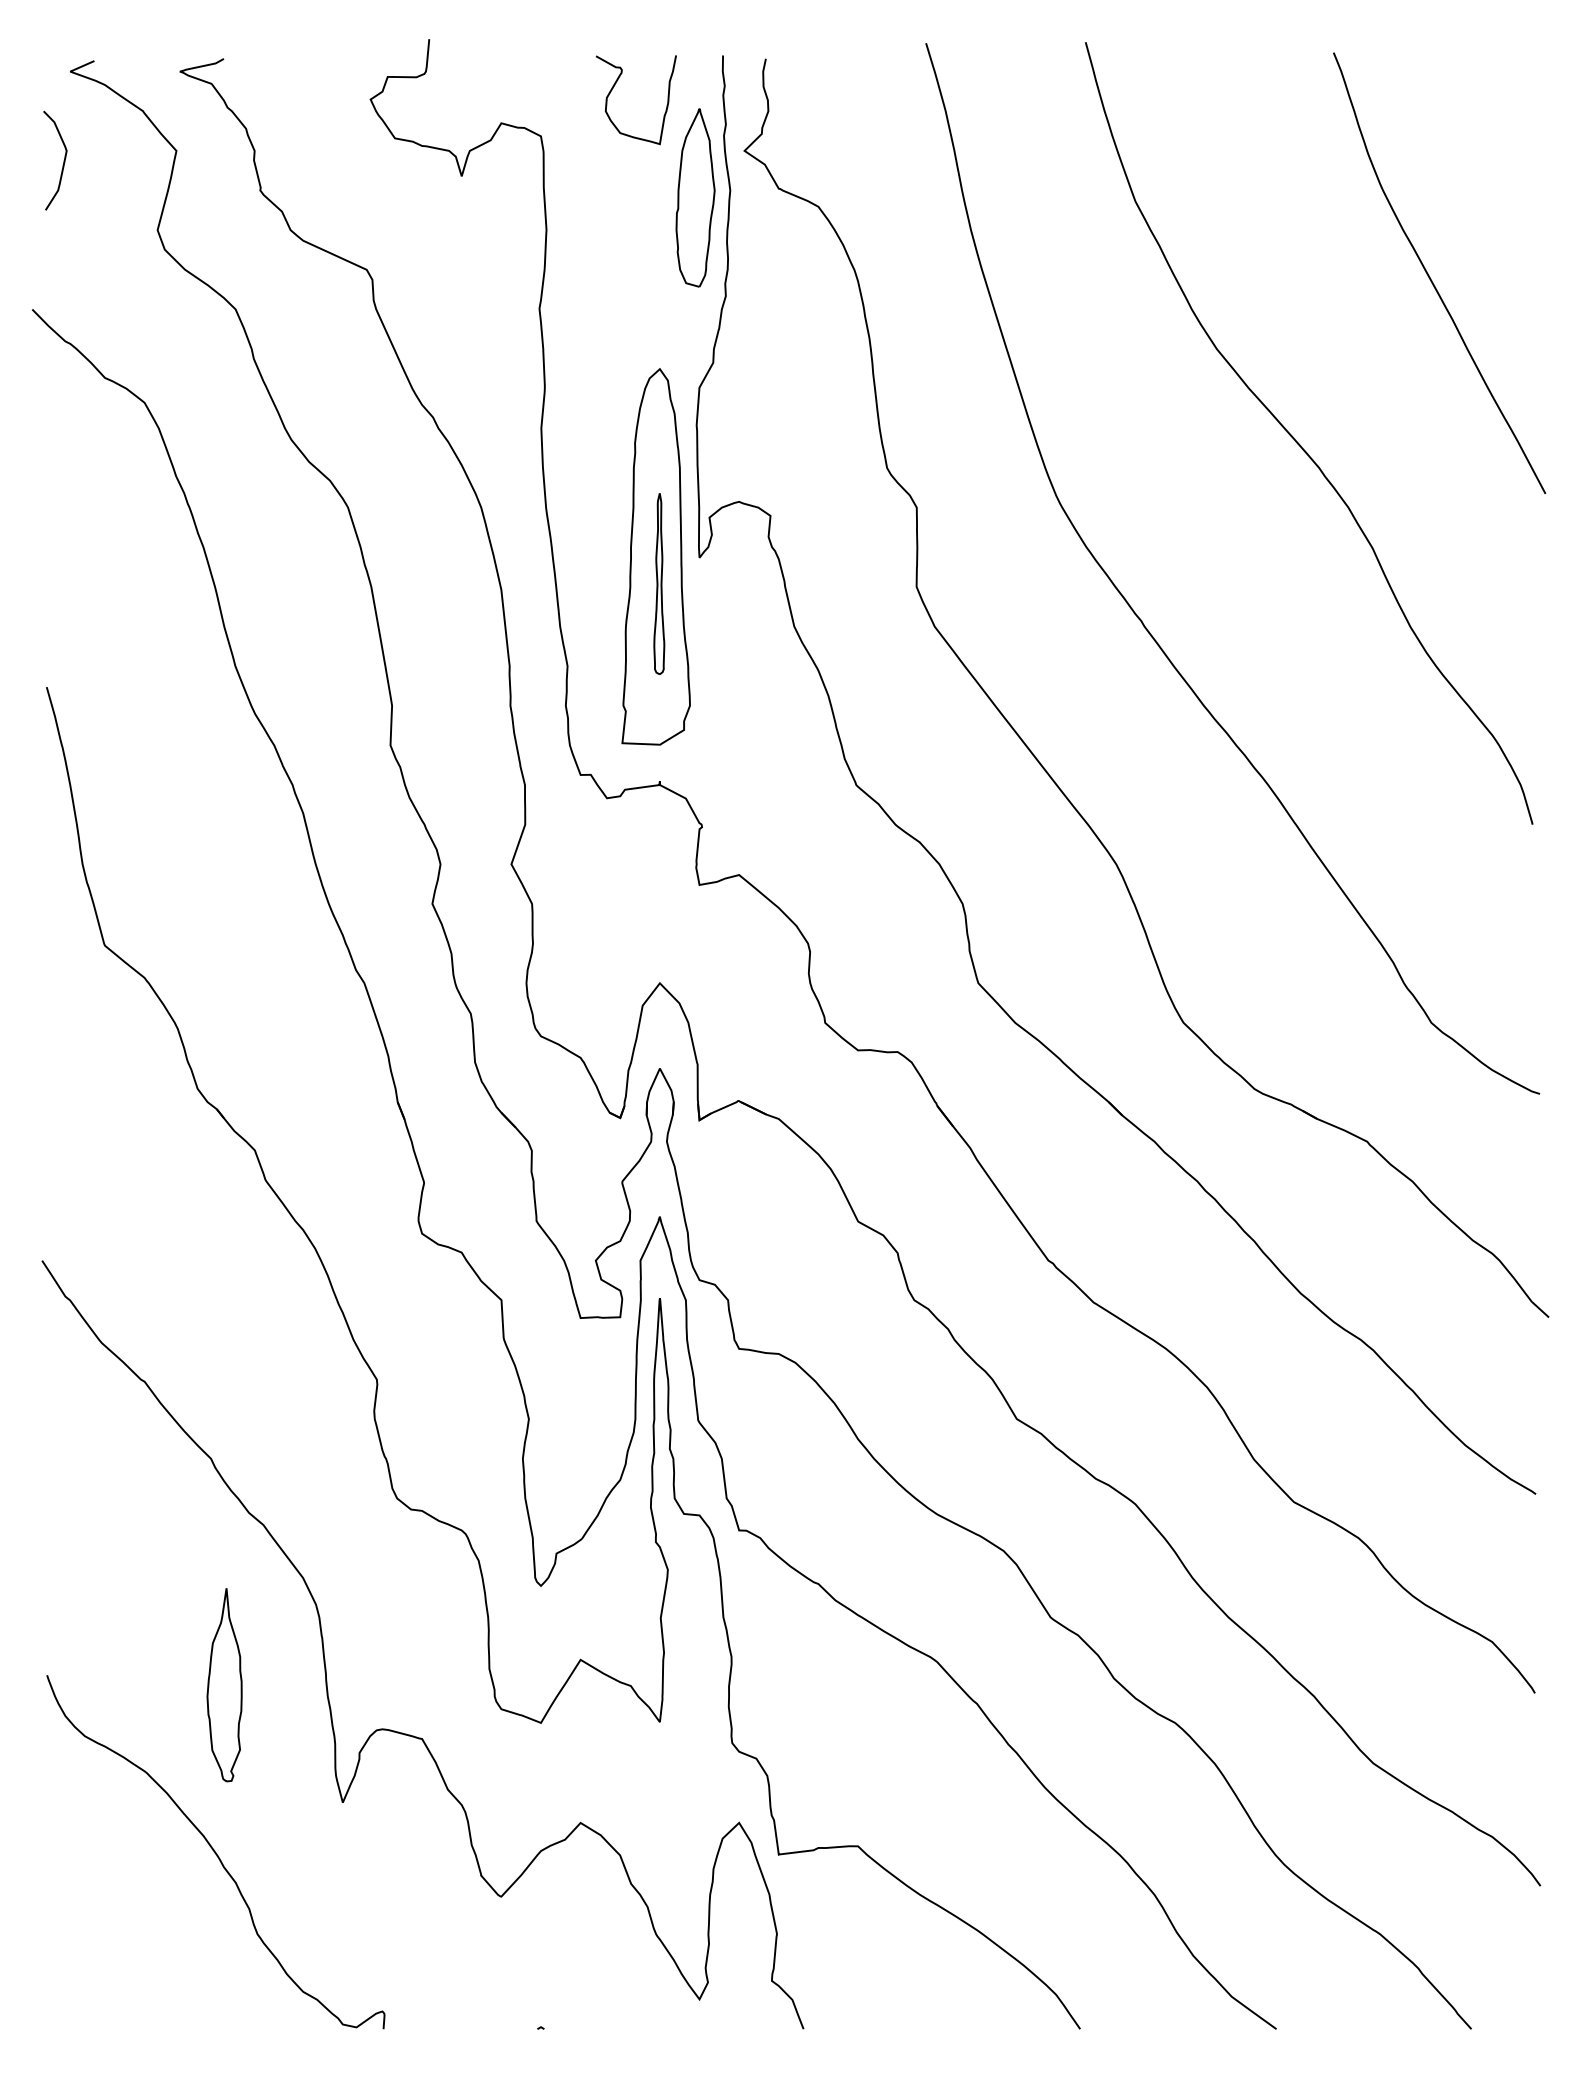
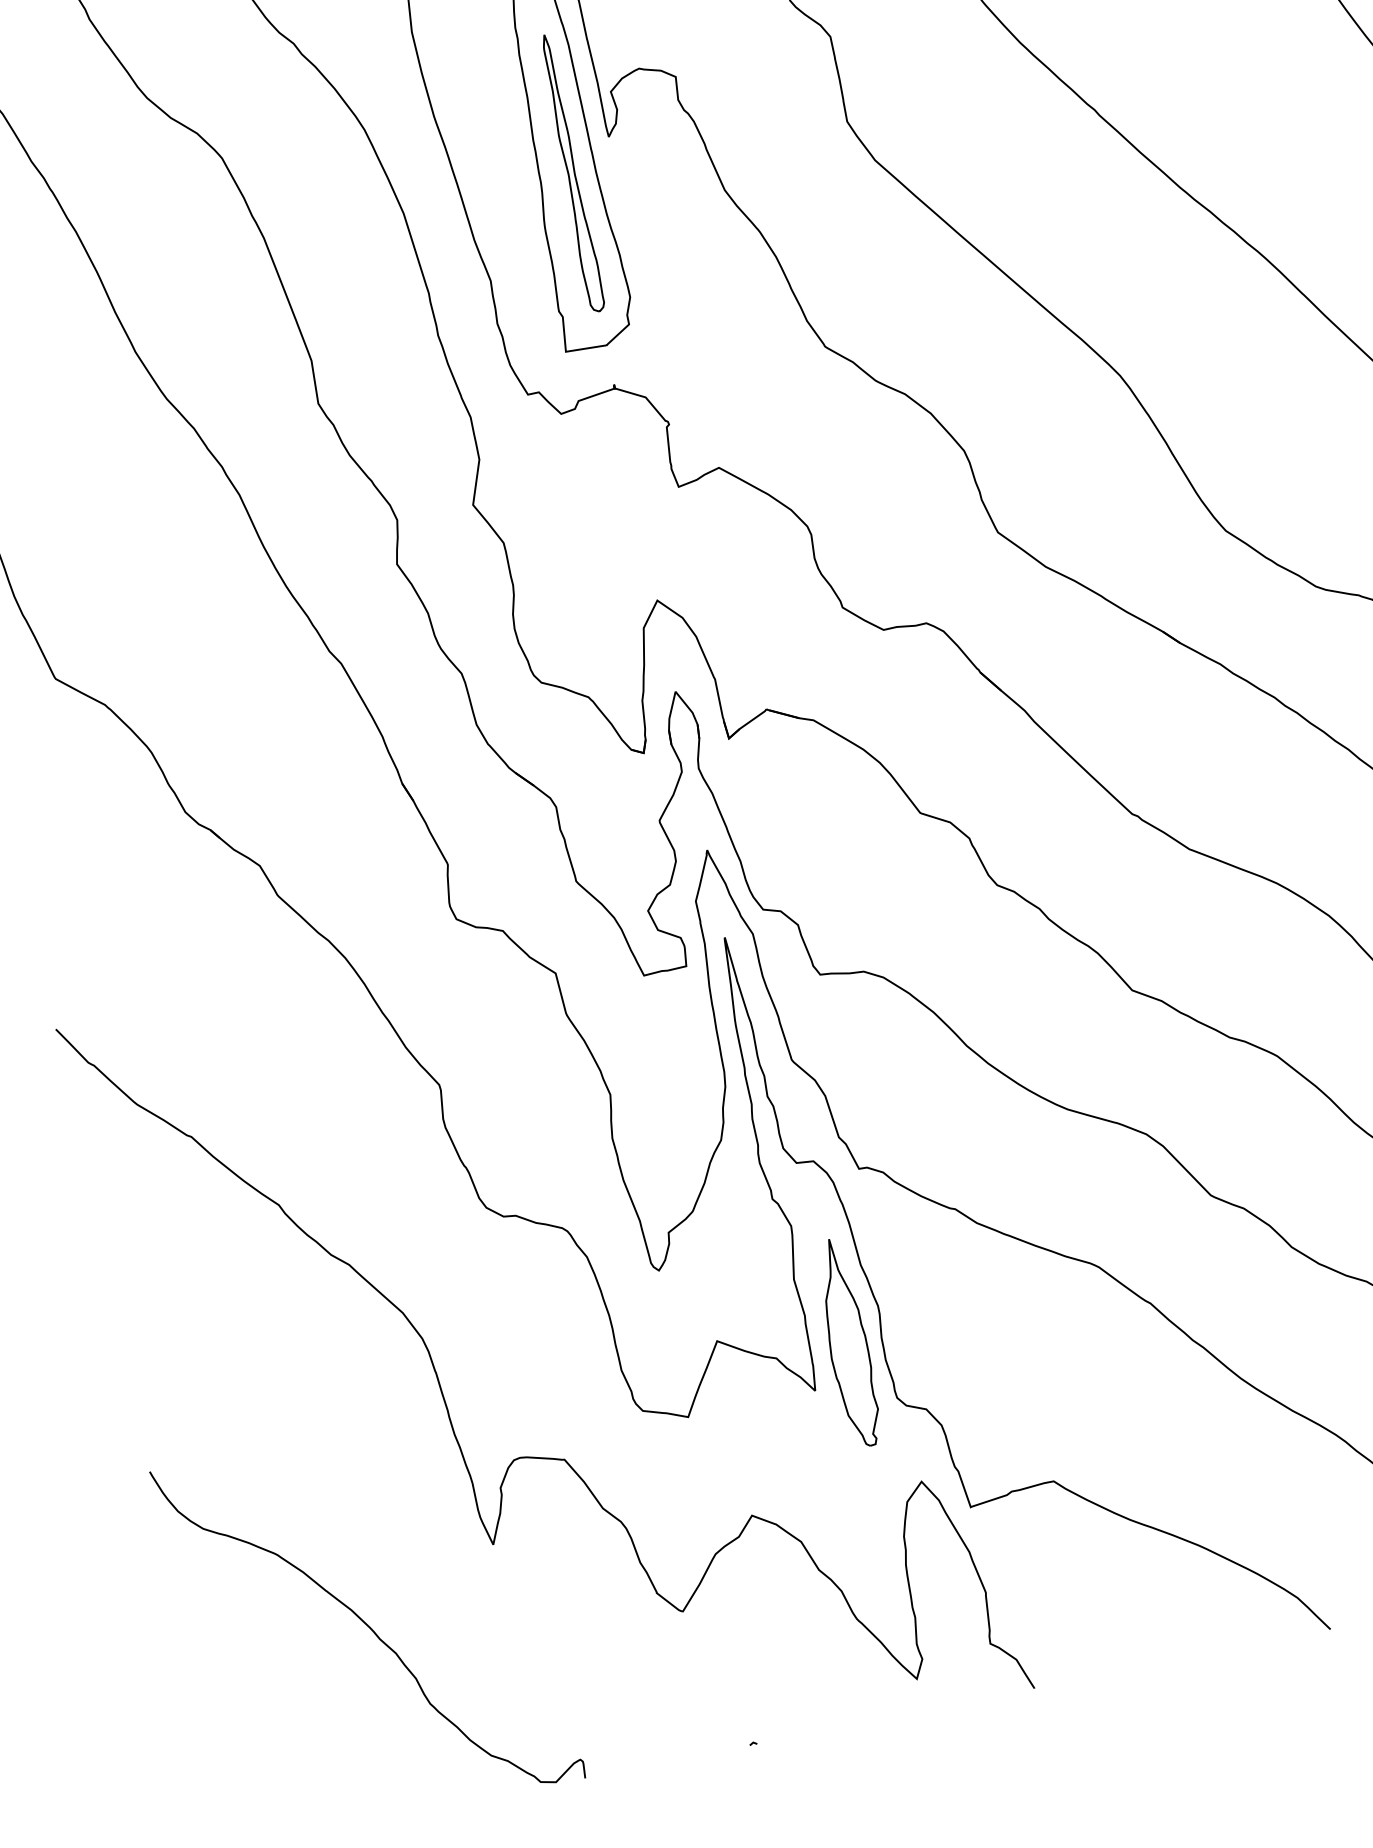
part: (659, 583) -> (571, 173), size x1.43
part: (224, 1685) -> (847, 1343), moved

